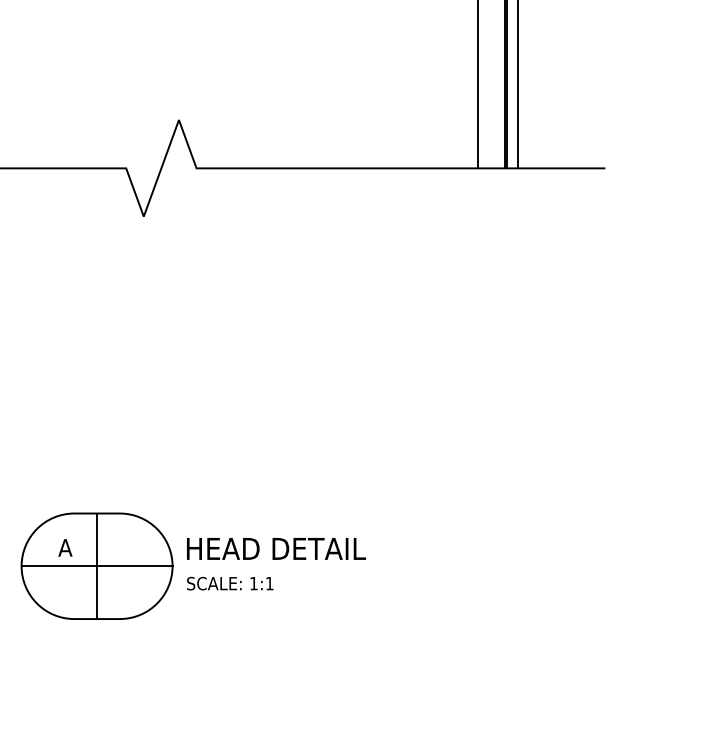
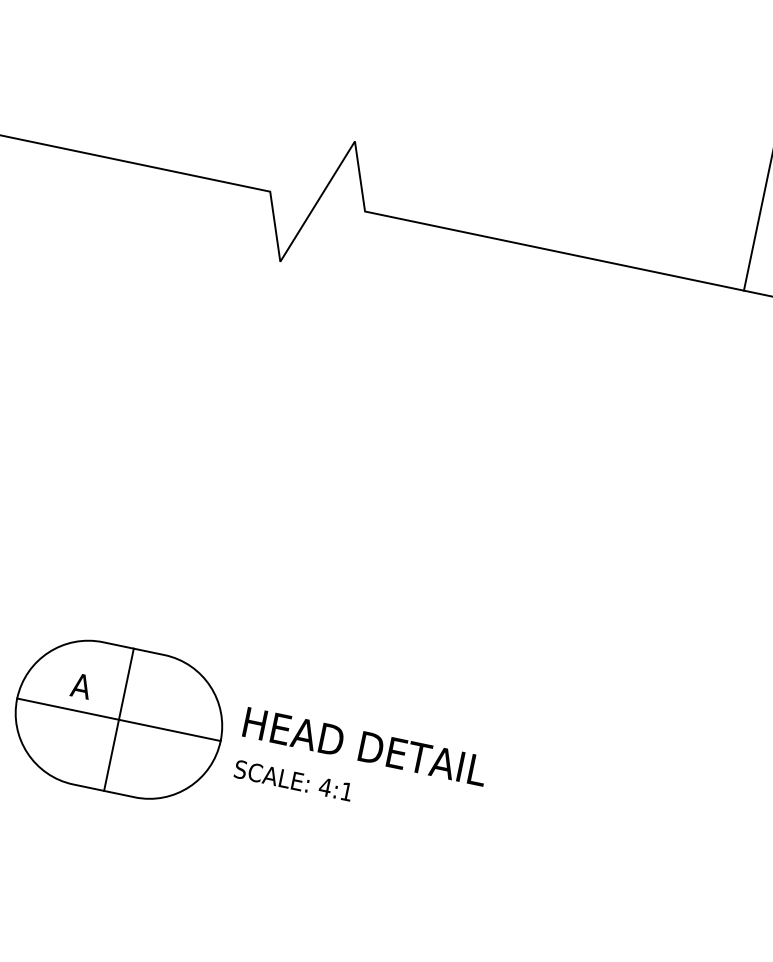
text: (253, 583) -> (324, 787), 1:1 -> 4:1

